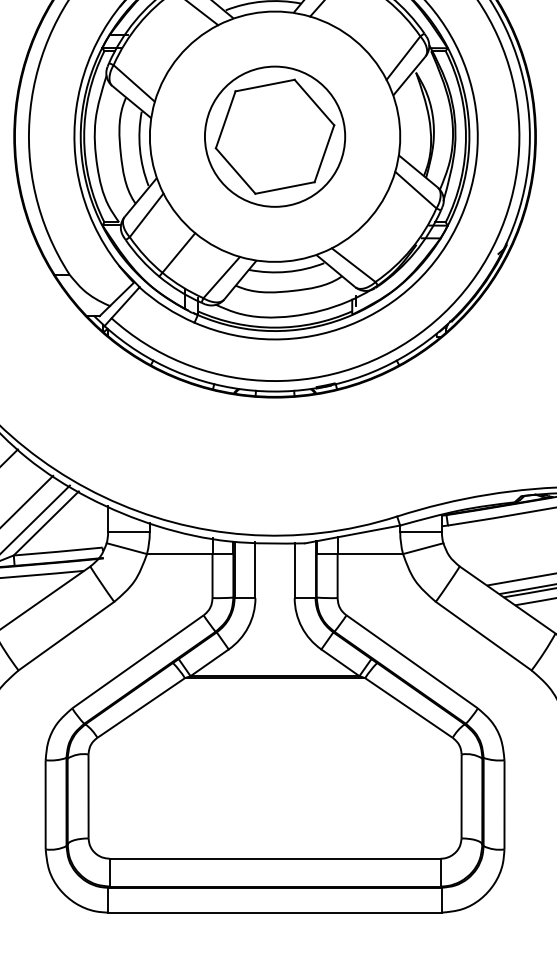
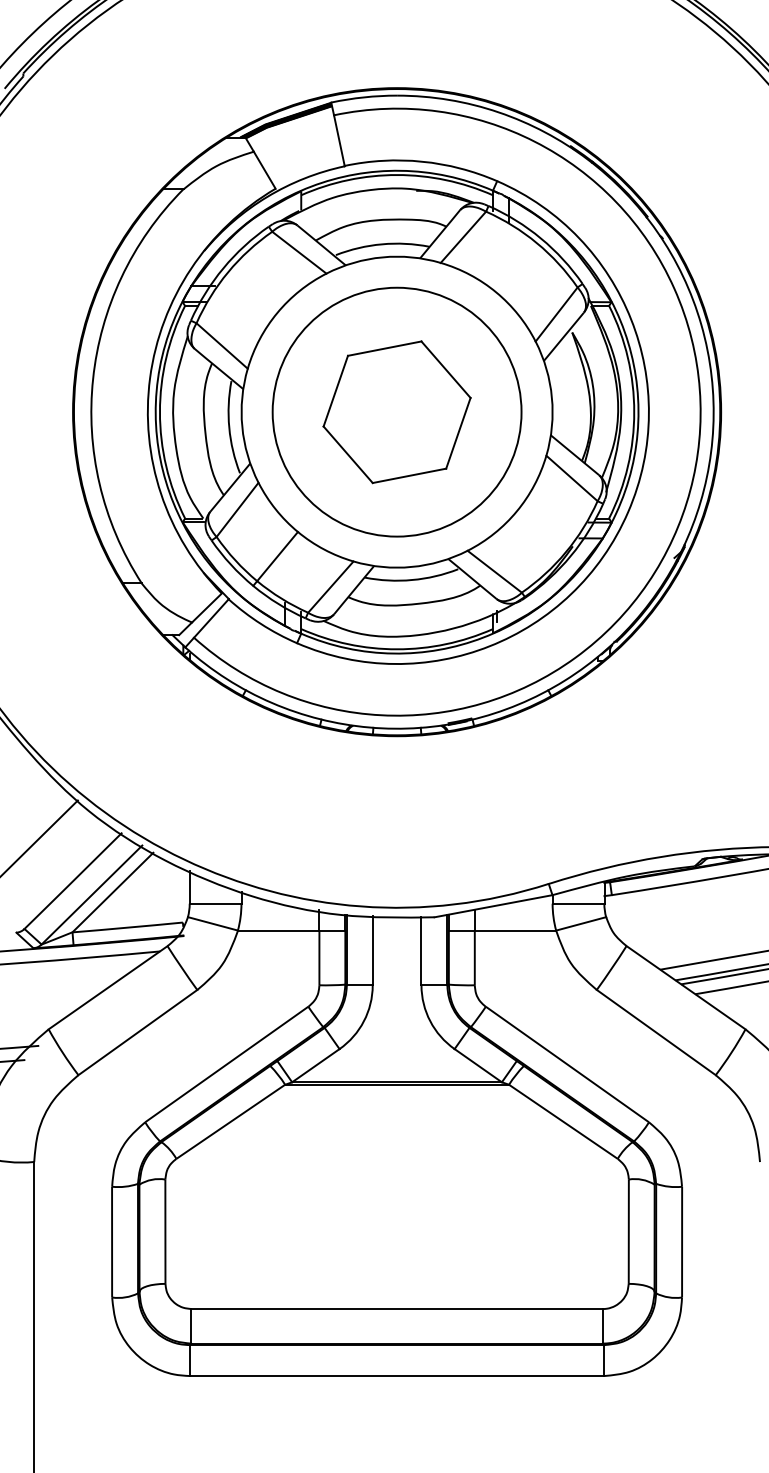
circle: (274, 136) -> (396, 411), size x1.43

